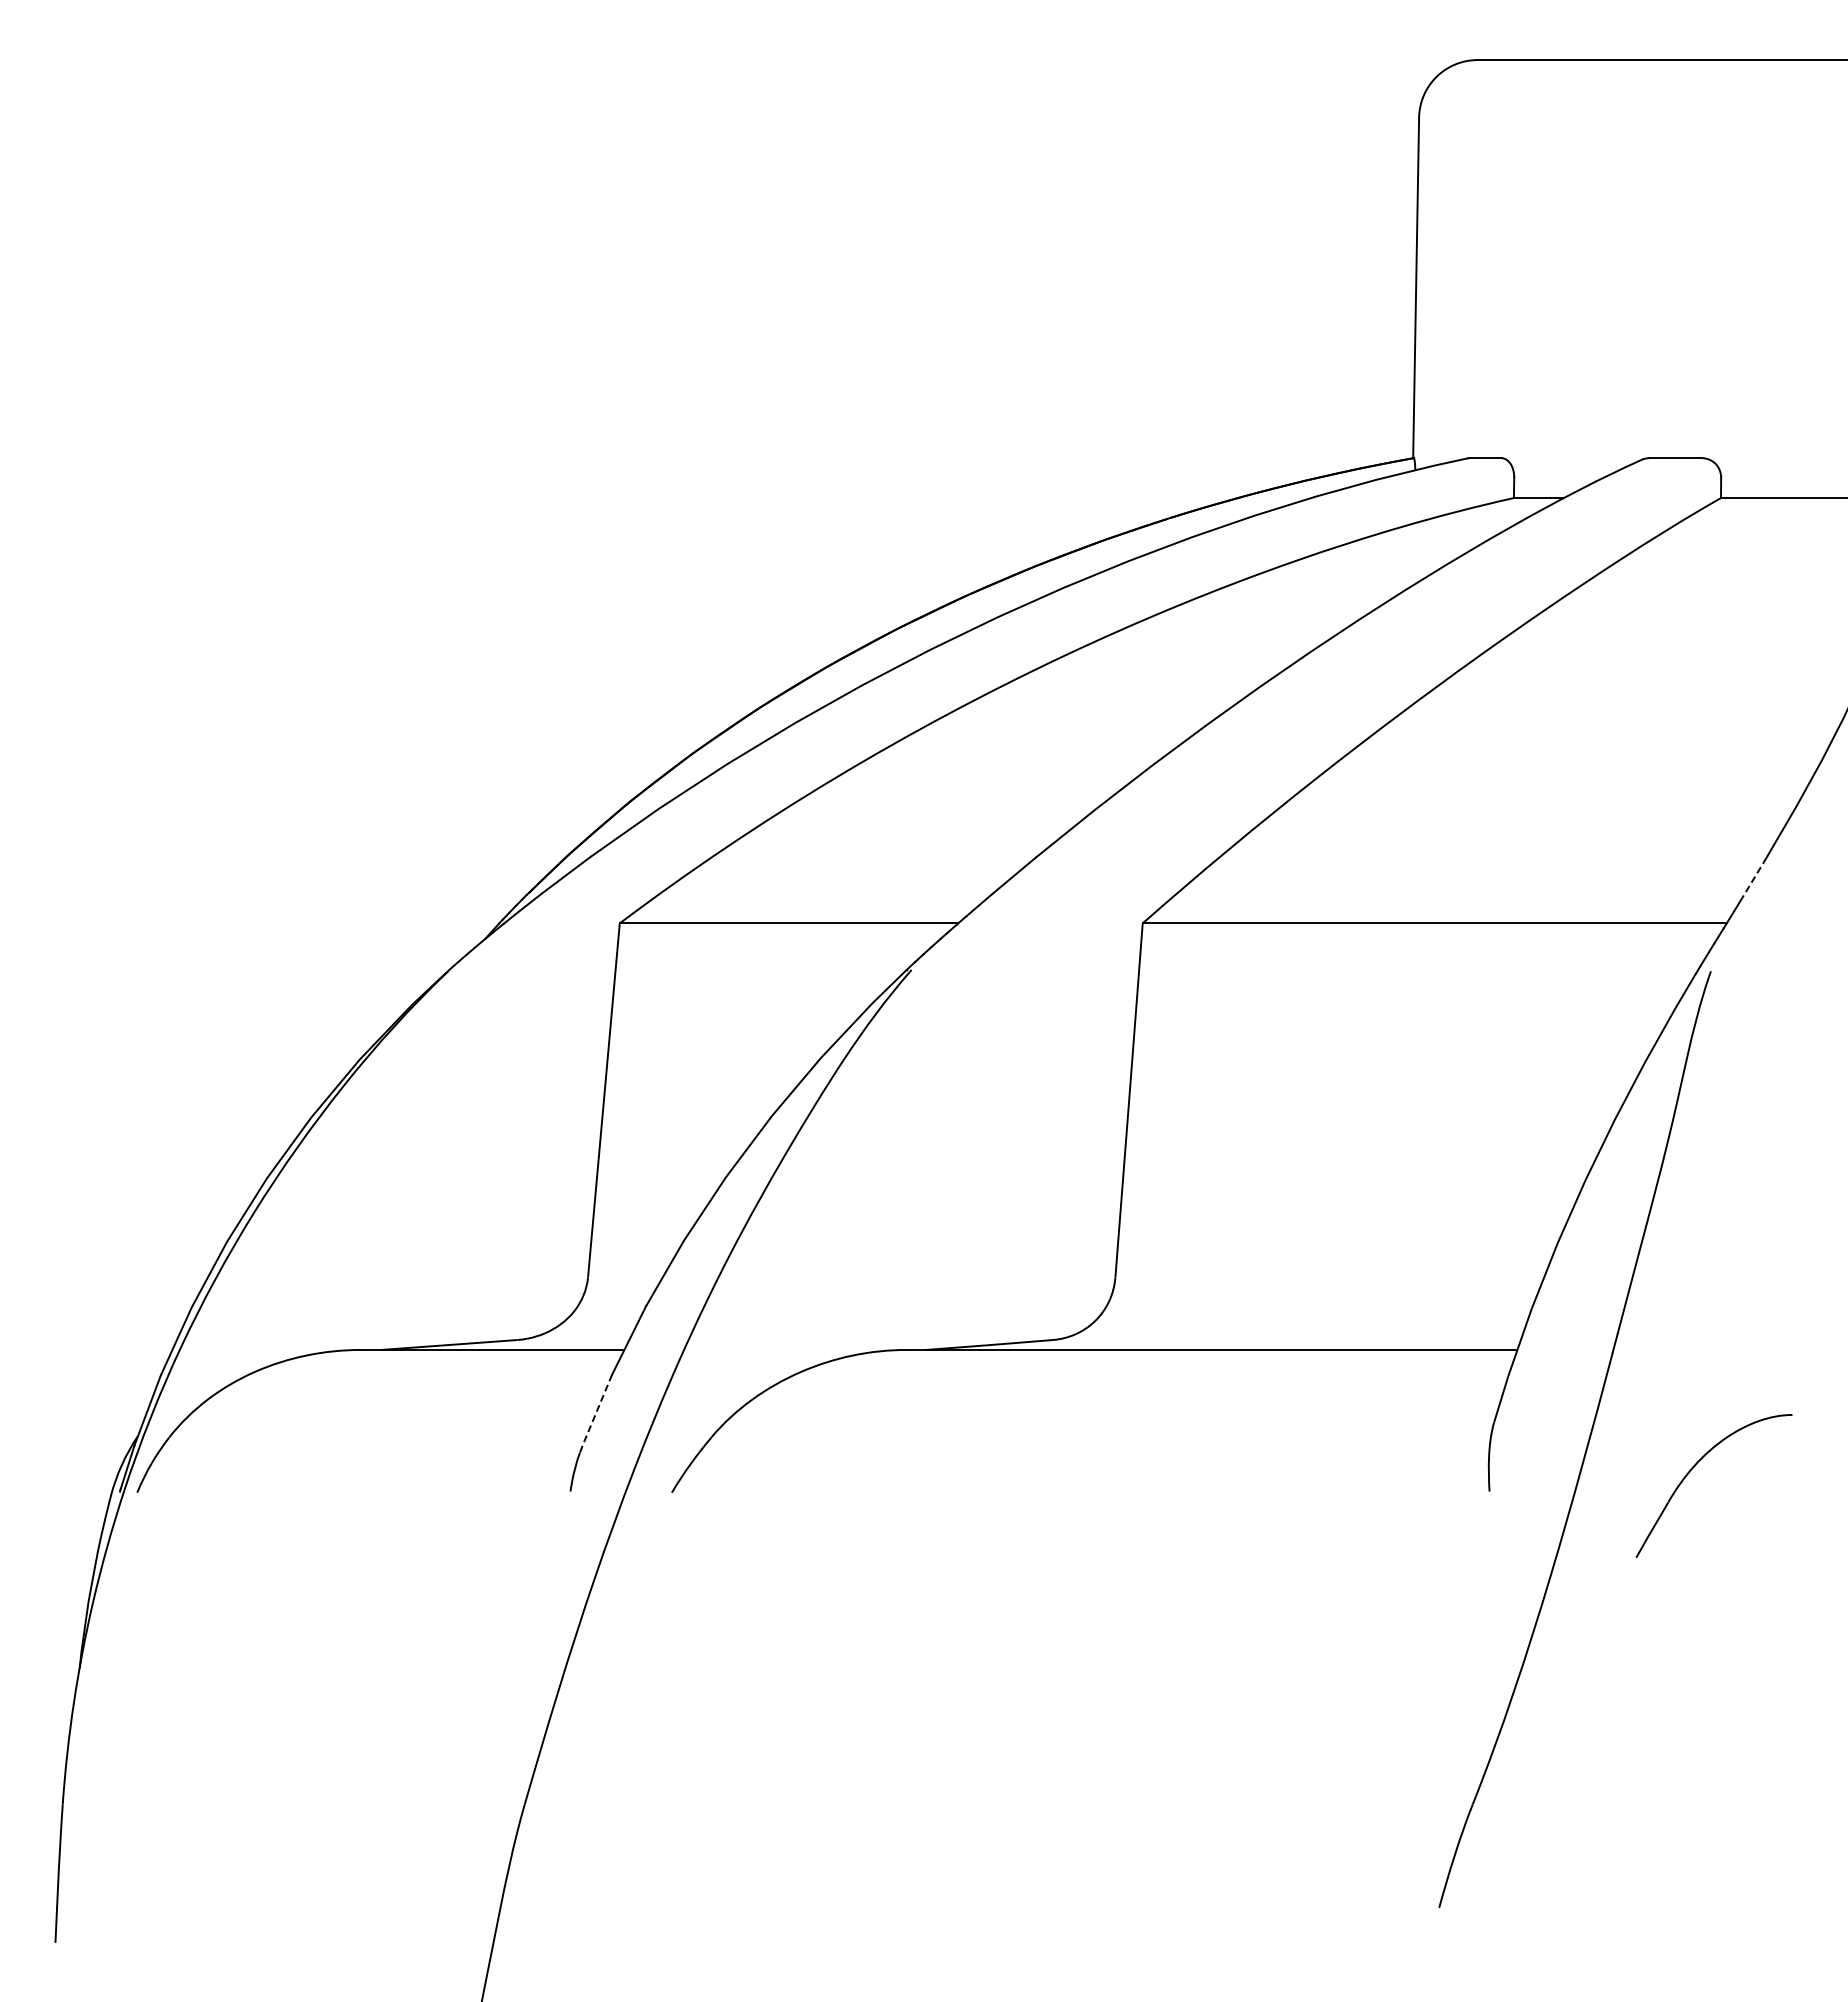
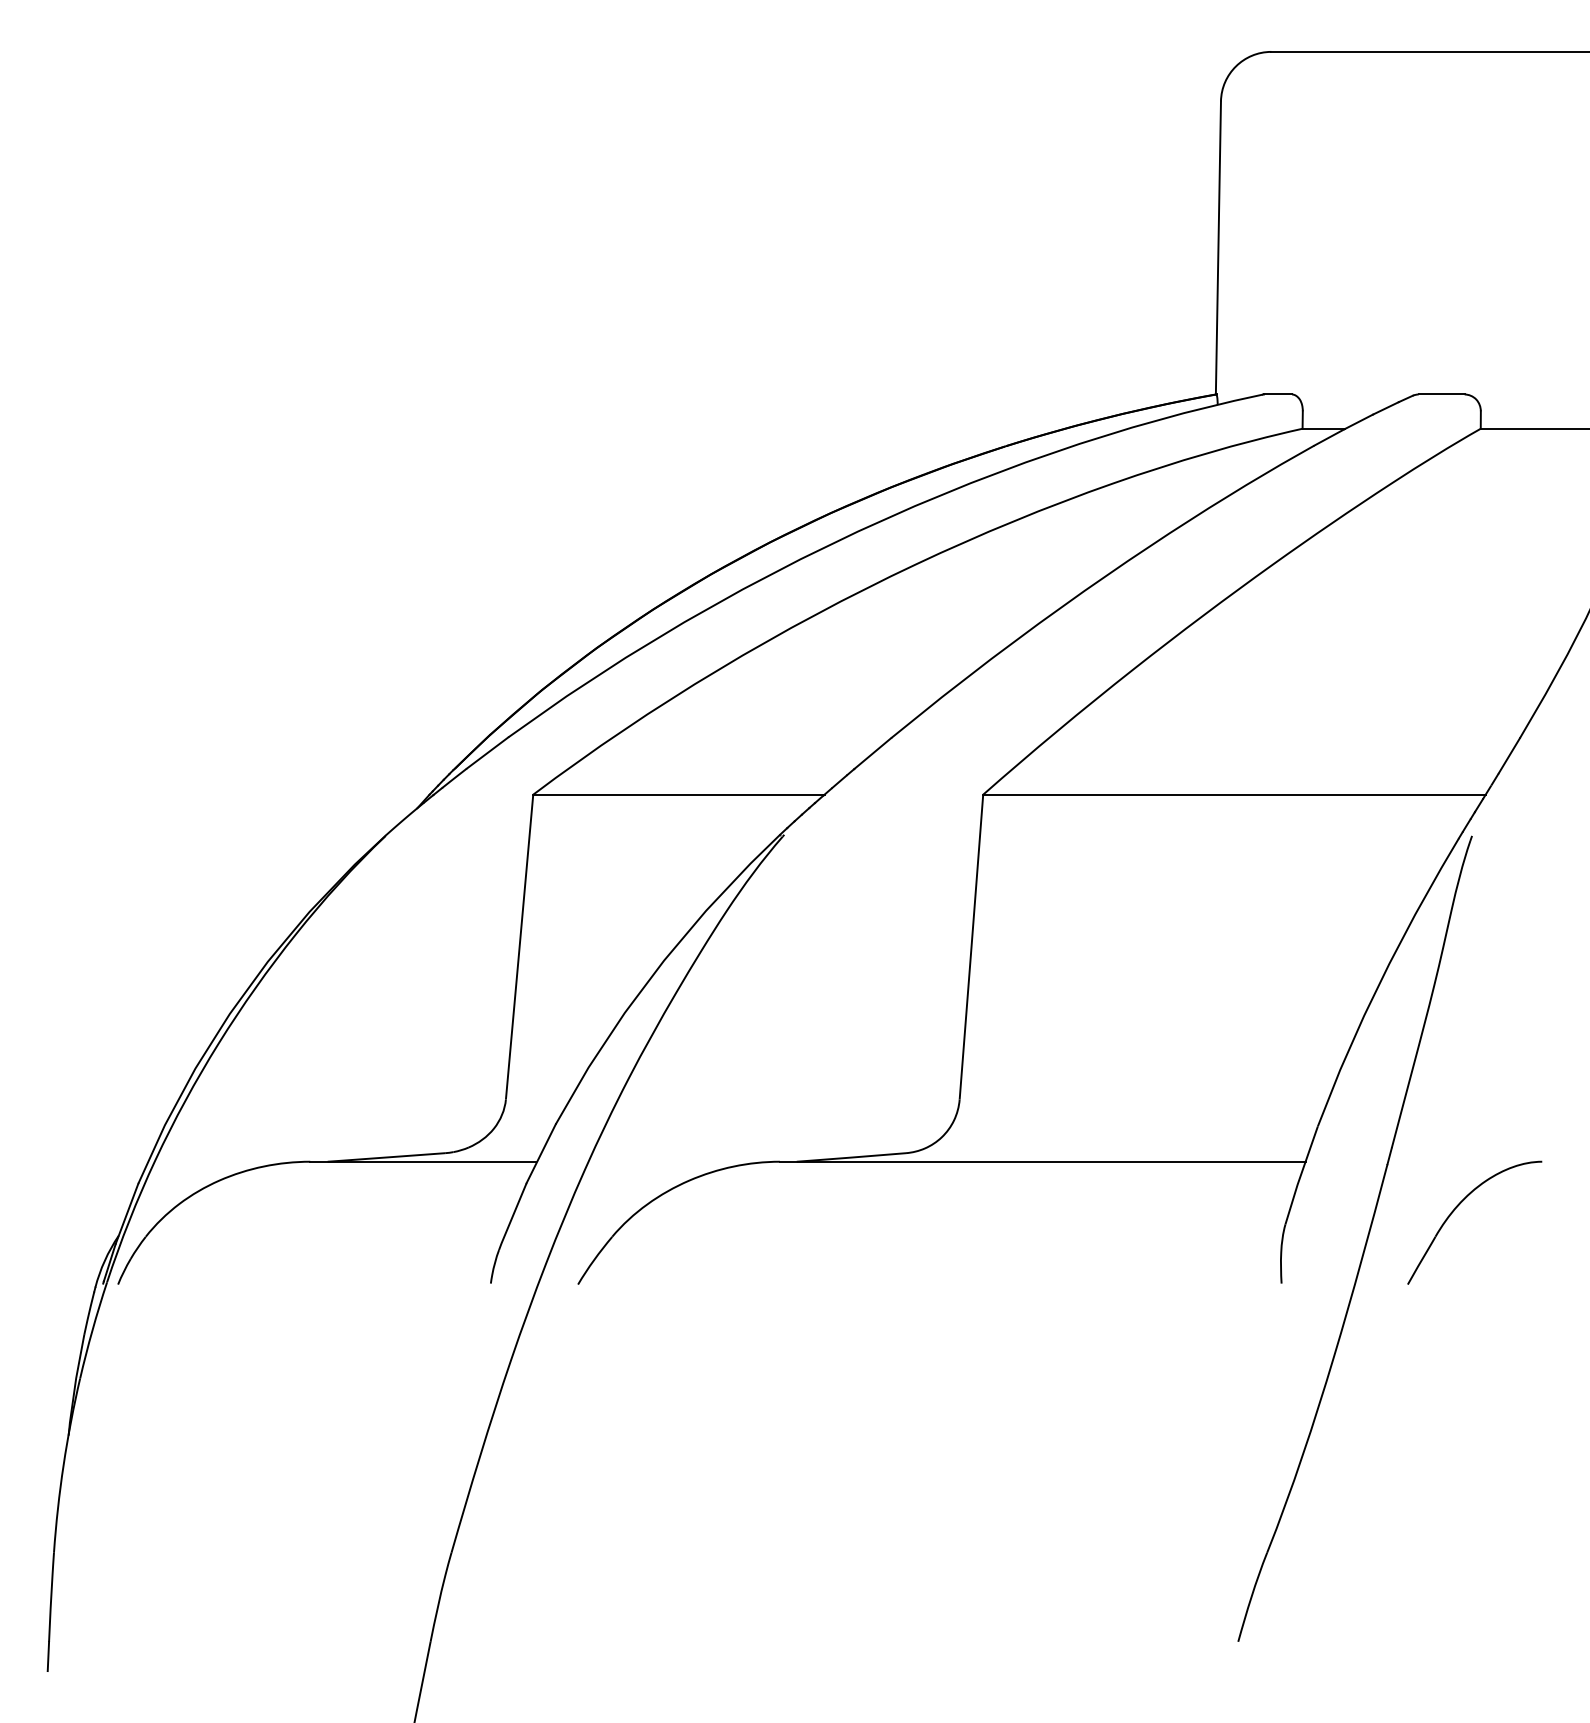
line: (1754, 878) -> (1509, 756), dashed -> solid
line: (595, 1414) -> (512, 1217), dashed -> solid
part: (1695, 1466) -> (1458, 1206), moved

